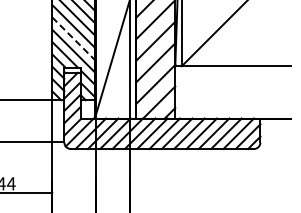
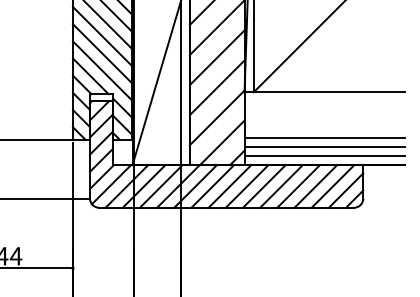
line: (73, 39) -> (102, 55), dashed -> solid
line: (232, 98) -> (324, 137), added
line: (232, 105) -> (324, 147), added
line: (232, 111) -> (324, 155), added

